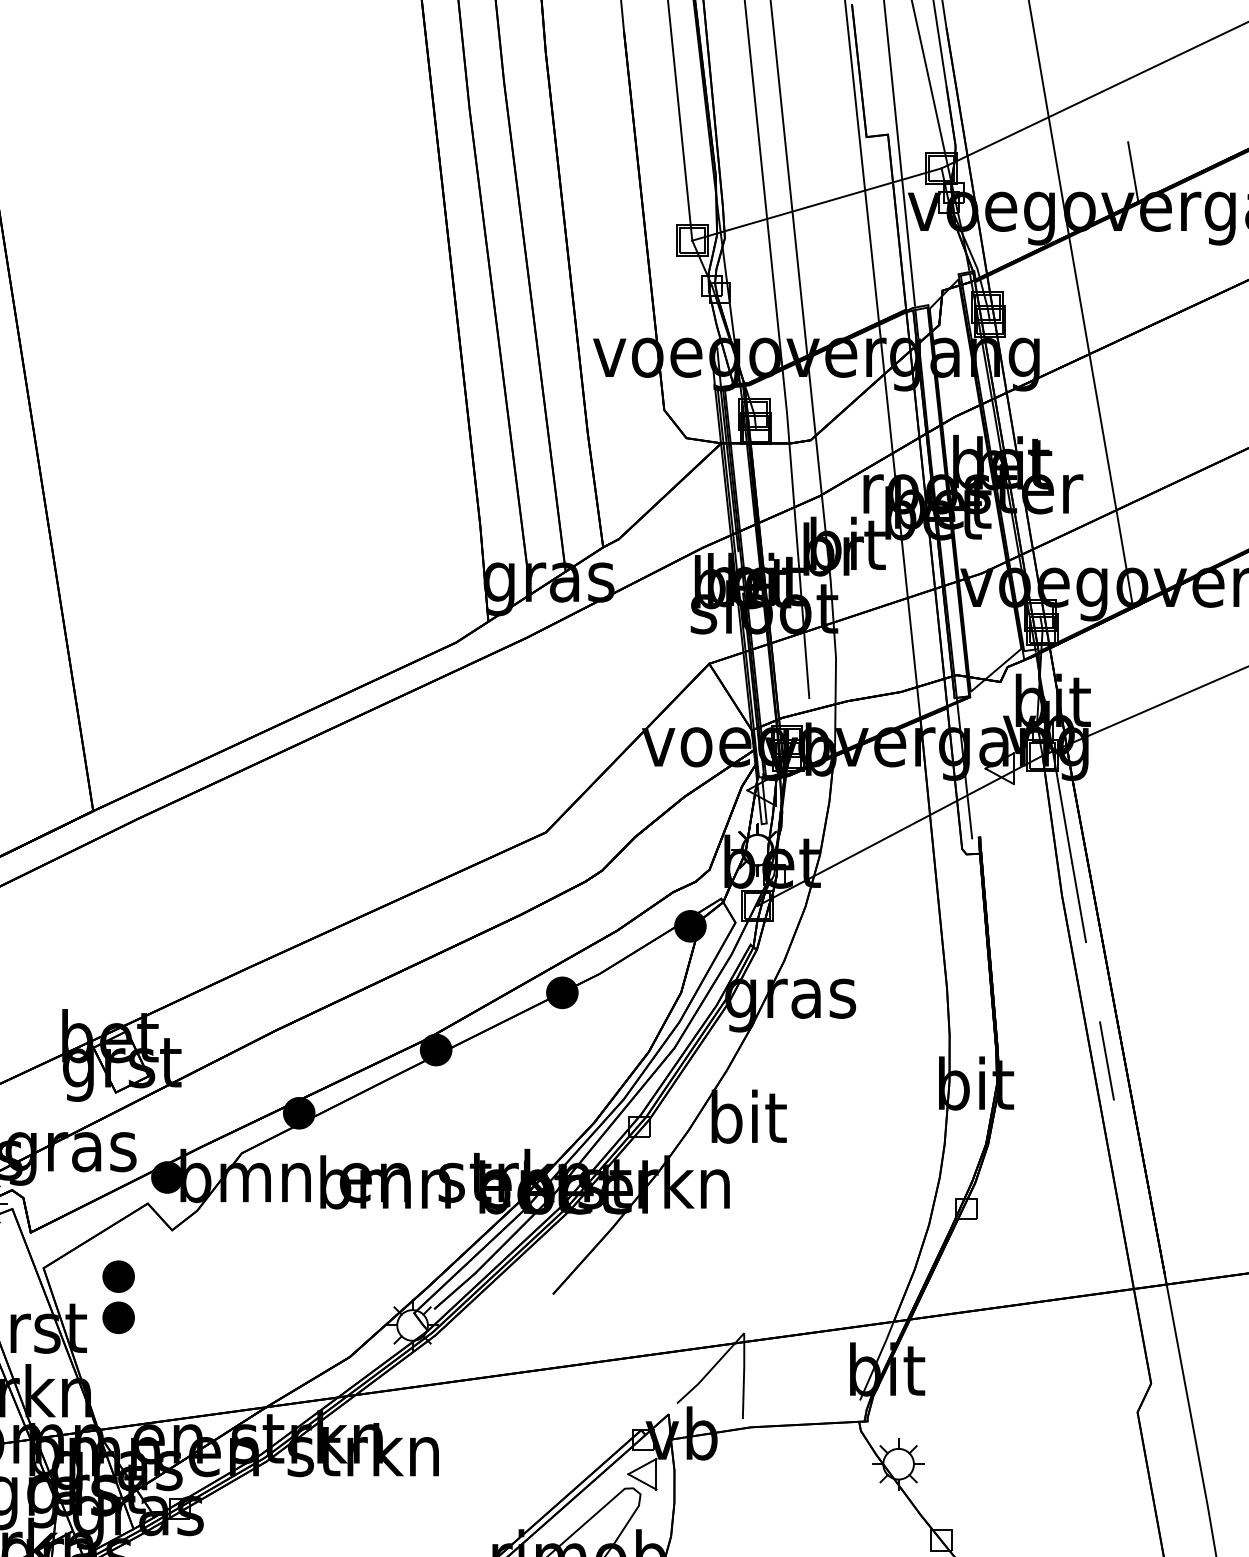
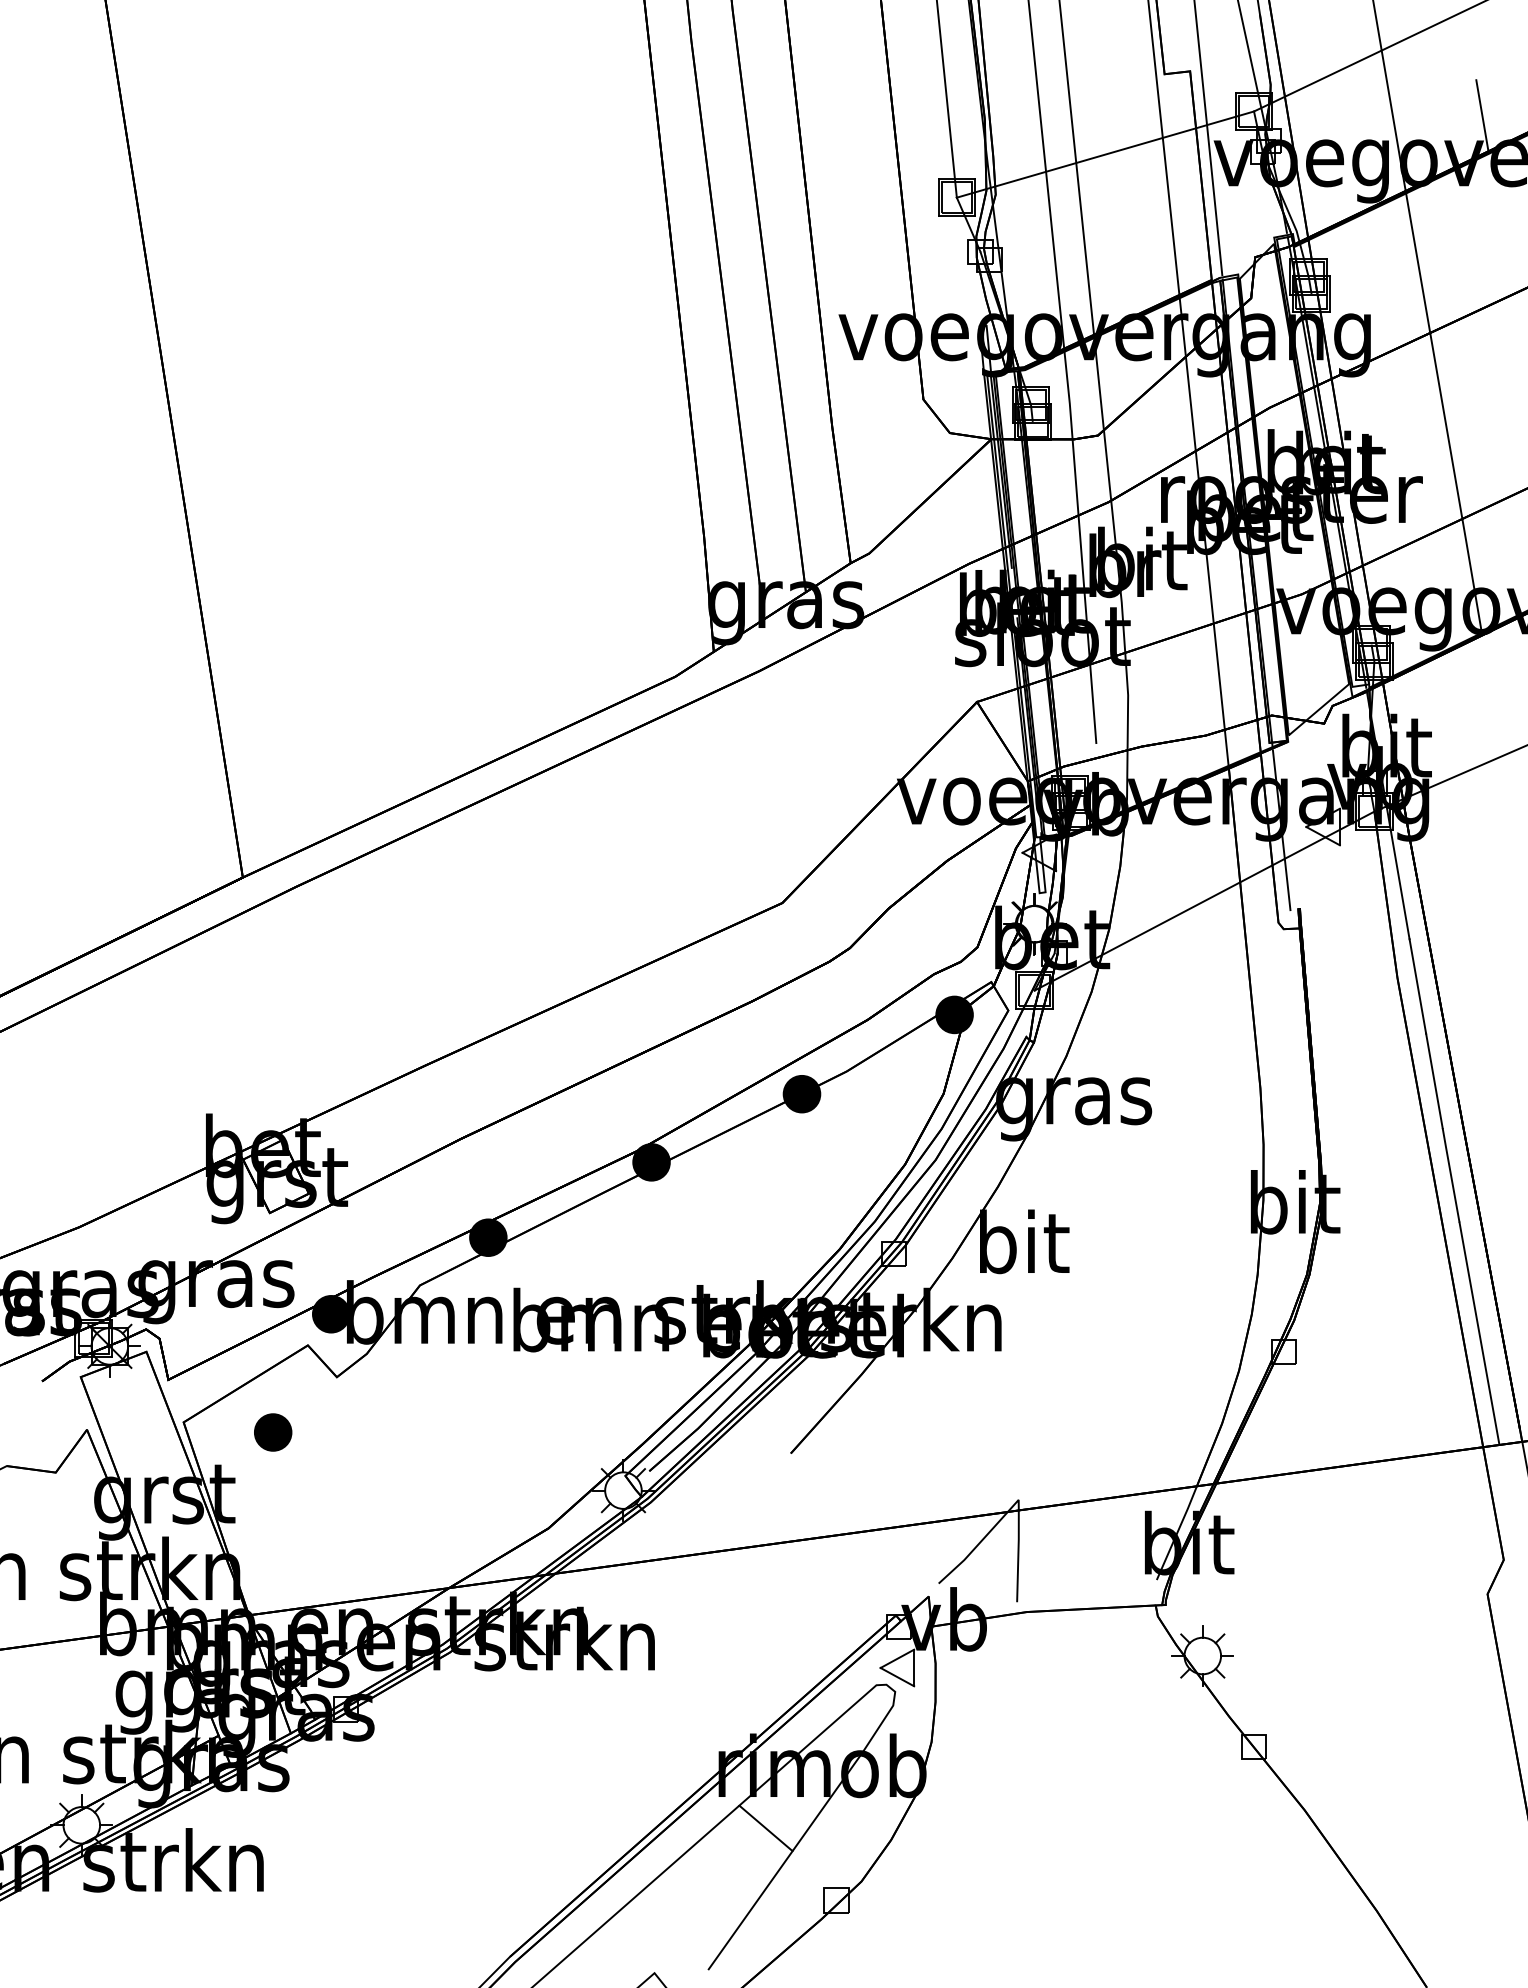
line: (1093, 981) -> (1434, 1080), added
line: (1130, 1193) -> (1479, 1333), added
part: (118, 1317) -> (273, 1481), removed

